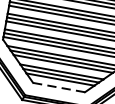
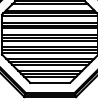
line: (59, 87) -> (50, 82), dashed -> solid

